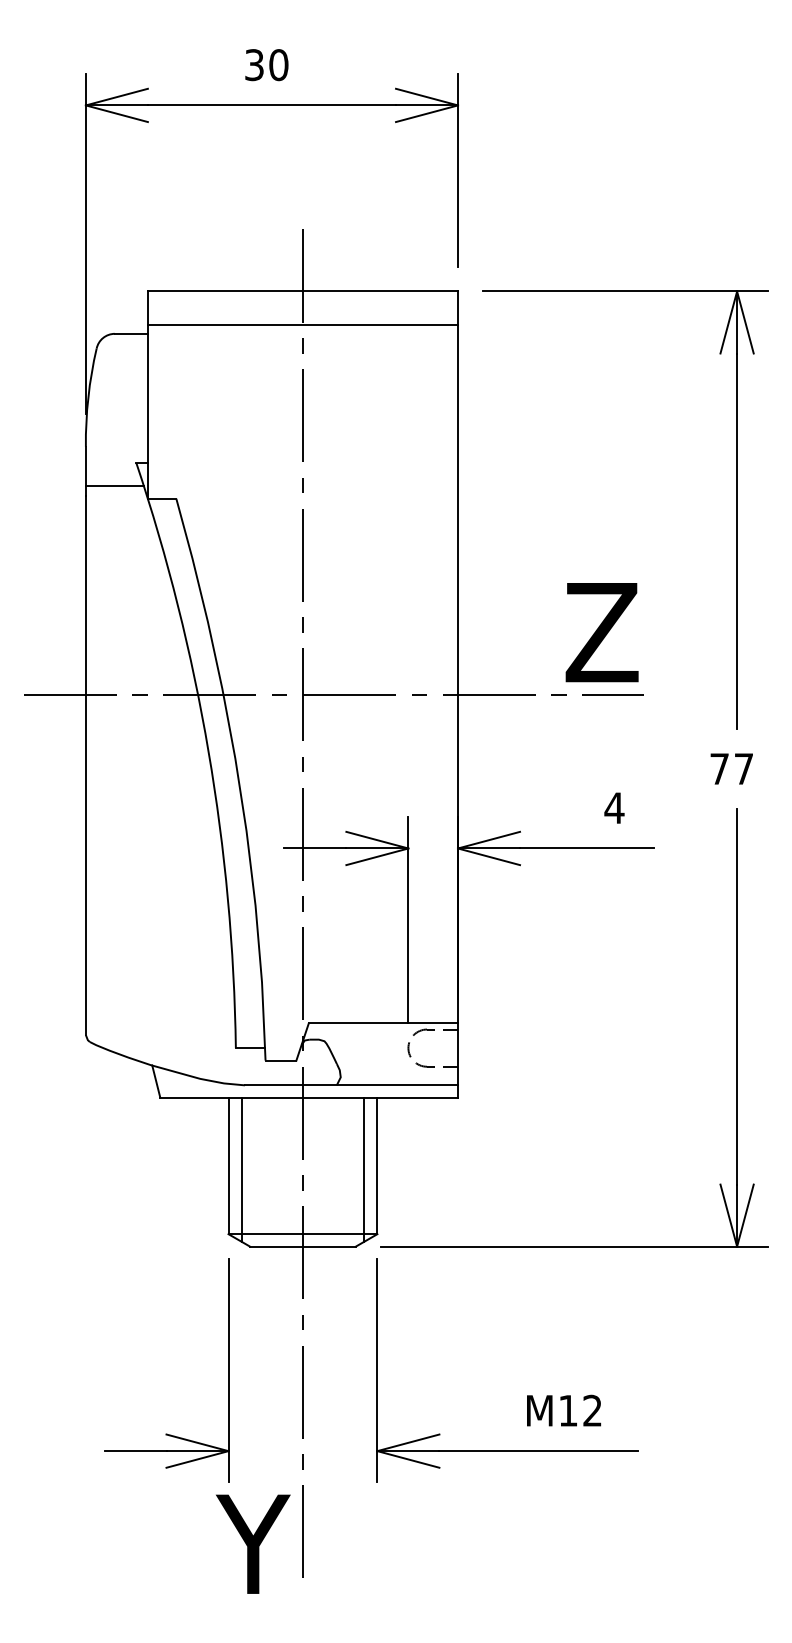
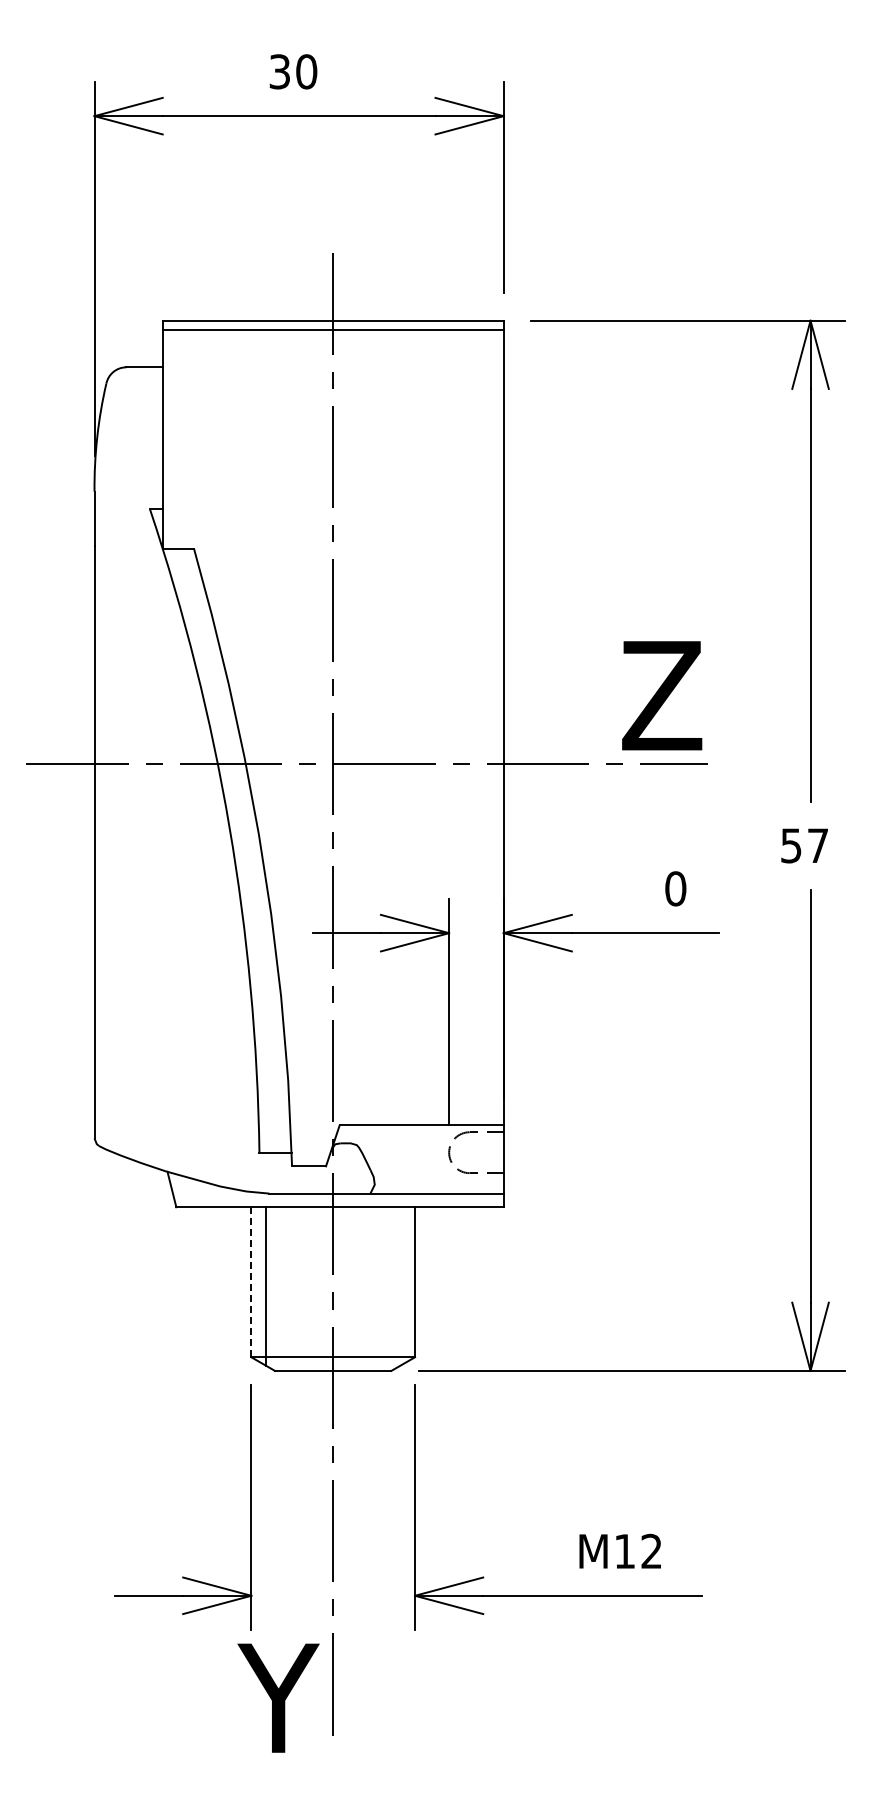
line: (302, 324) -> (332, 329), moved
line: (114, 486) -> (126, 535), removed
text: (719, 768) -> (791, 845), 77 -> 57
text: (614, 807) -> (675, 888), 4 -> 0
line: (228, 1165) -> (251, 1281), solid -> dashed
line: (364, 1169) -> (400, 1286), removed

